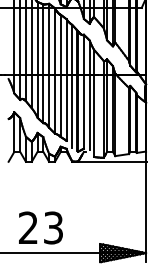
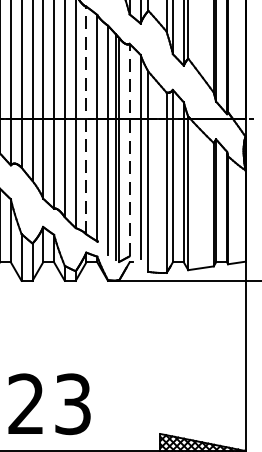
line: (60, 75) -> (86, 119), solid -> dashed
line: (83, 91) -> (128, 149), solid -> dashed

